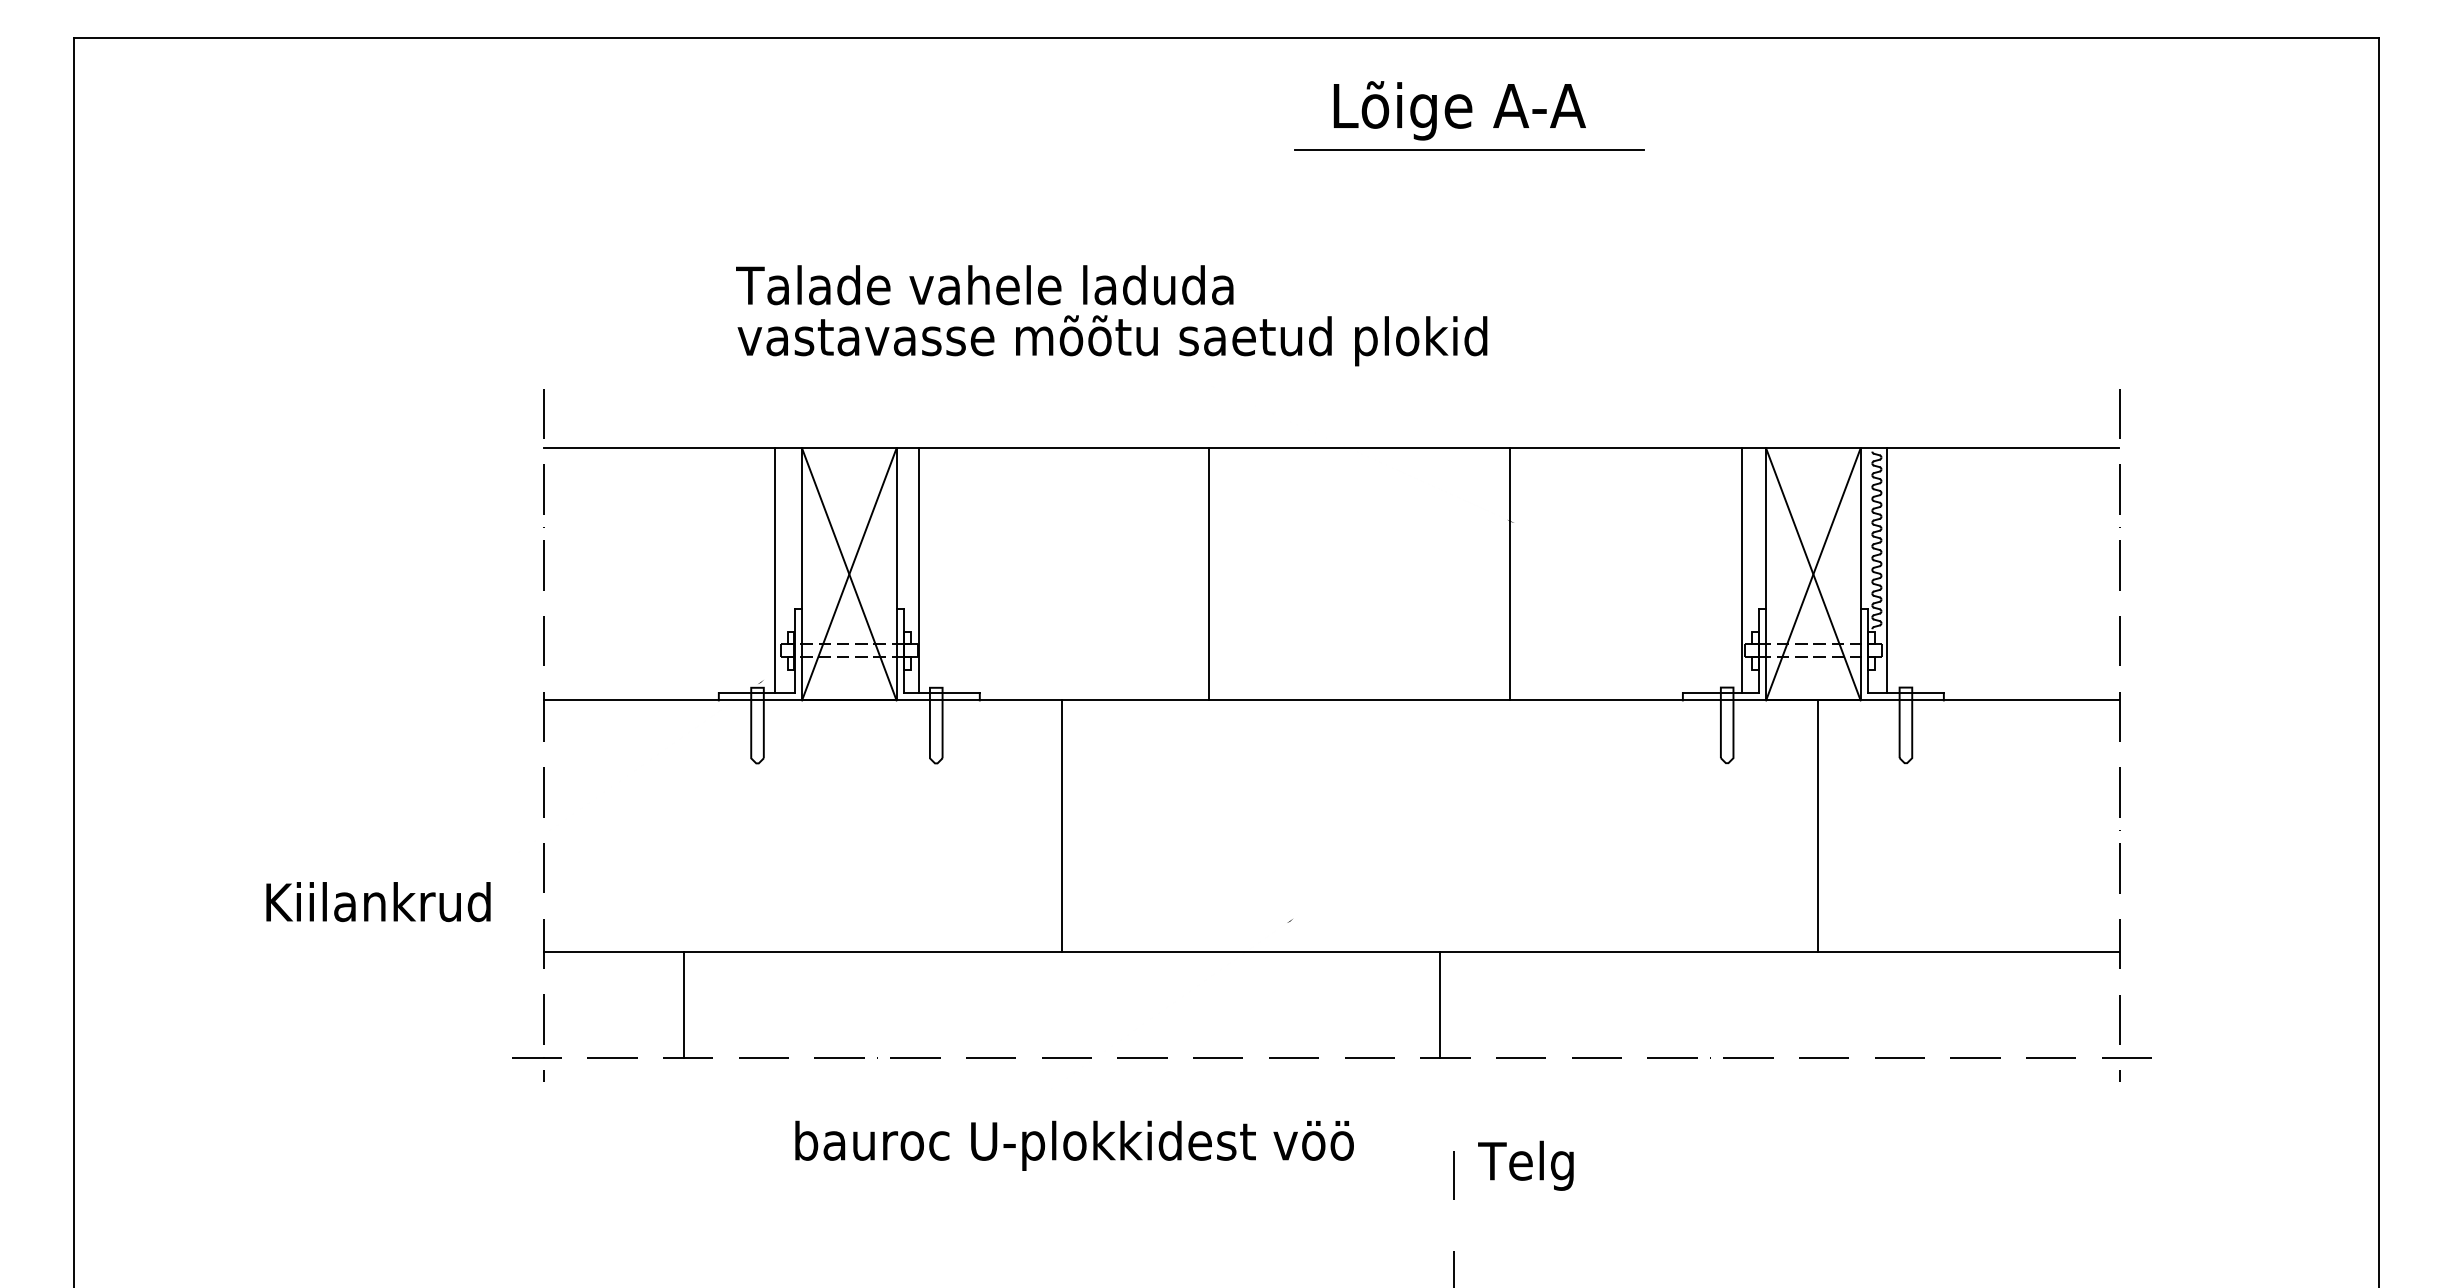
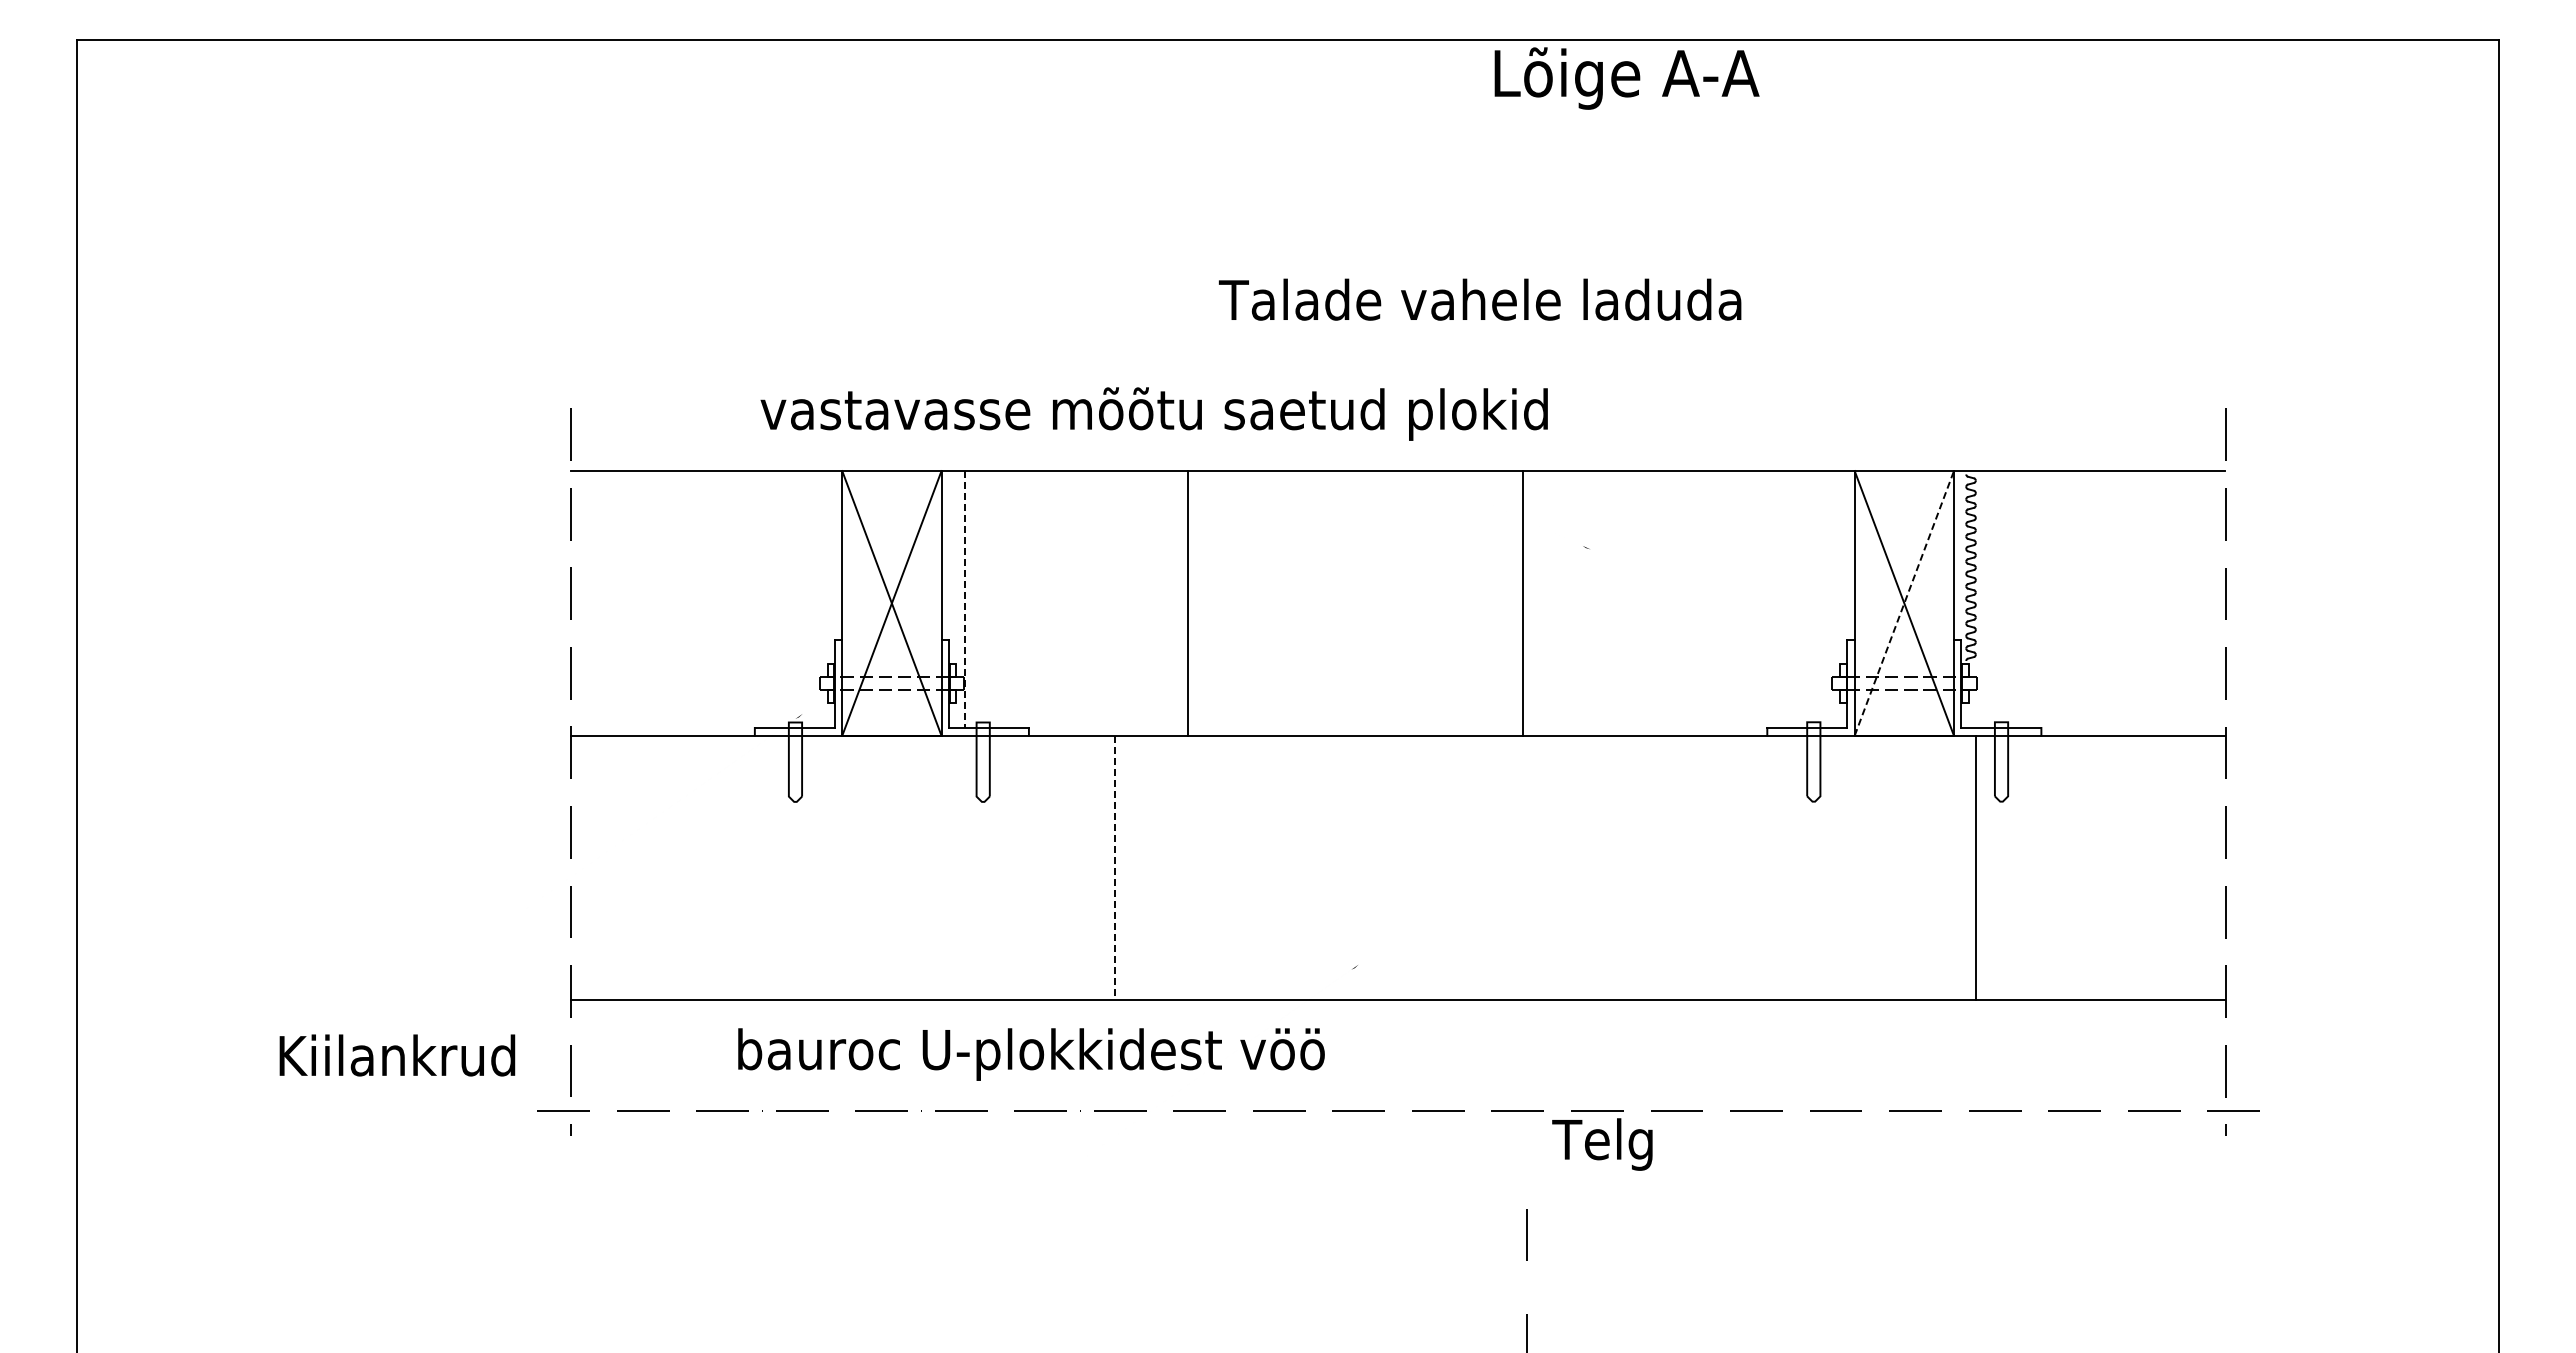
text: (1459, 110) -> (1626, 78), moved
line: (1468, 149) -> (1542, 157), removed
text: (984, 285) -> (1479, 299), moved
text: (1111, 340) -> (1153, 413), moved
line: (774, 570) -> (813, 599), removed
line: (1742, 570) -> (1829, 599), removed
line: (1886, 570) -> (1981, 599), removed
line: (919, 571) -> (965, 600), solid -> dashed
line: (1813, 573) -> (1904, 602), solid -> dashed
line: (1208, 574) -> (1187, 603), moved
line: (1510, 574) -> (1523, 603), moved
line: (1818, 825) -> (1976, 867), moved
line: (1062, 826) -> (1115, 868), solid -> dashed
text: (378, 902) -> (397, 1055), moved
line: (684, 1004) -> (718, 1055), removed
line: (1440, 1004) -> (1512, 1055), removed
text: (1074, 1145) -> (1031, 1054), moved
text: (1525, 1165) -> (1602, 1144), moved

